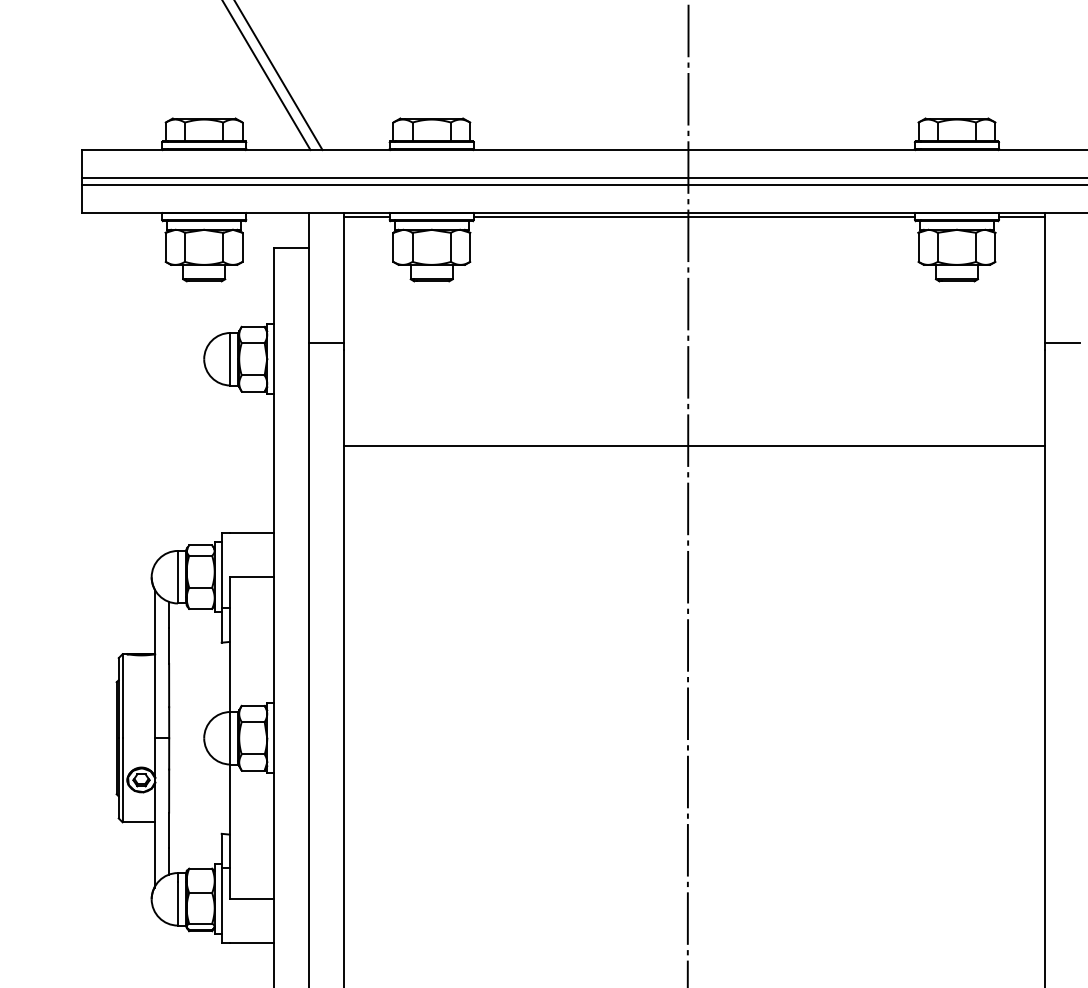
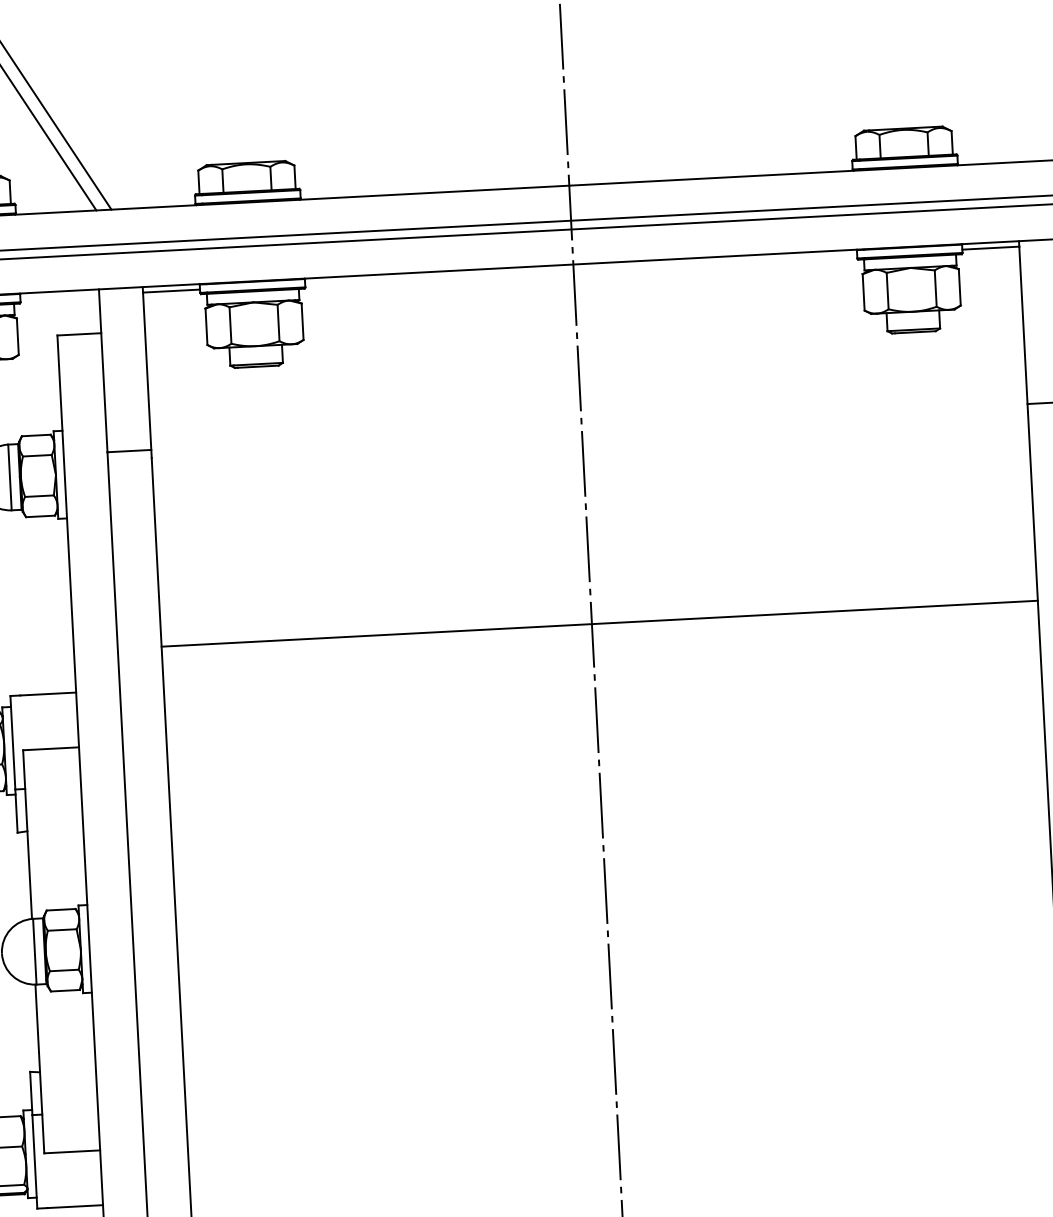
line: (693, 217) -> (580, 269), removed
line: (694, 446) -> (599, 623), moved

